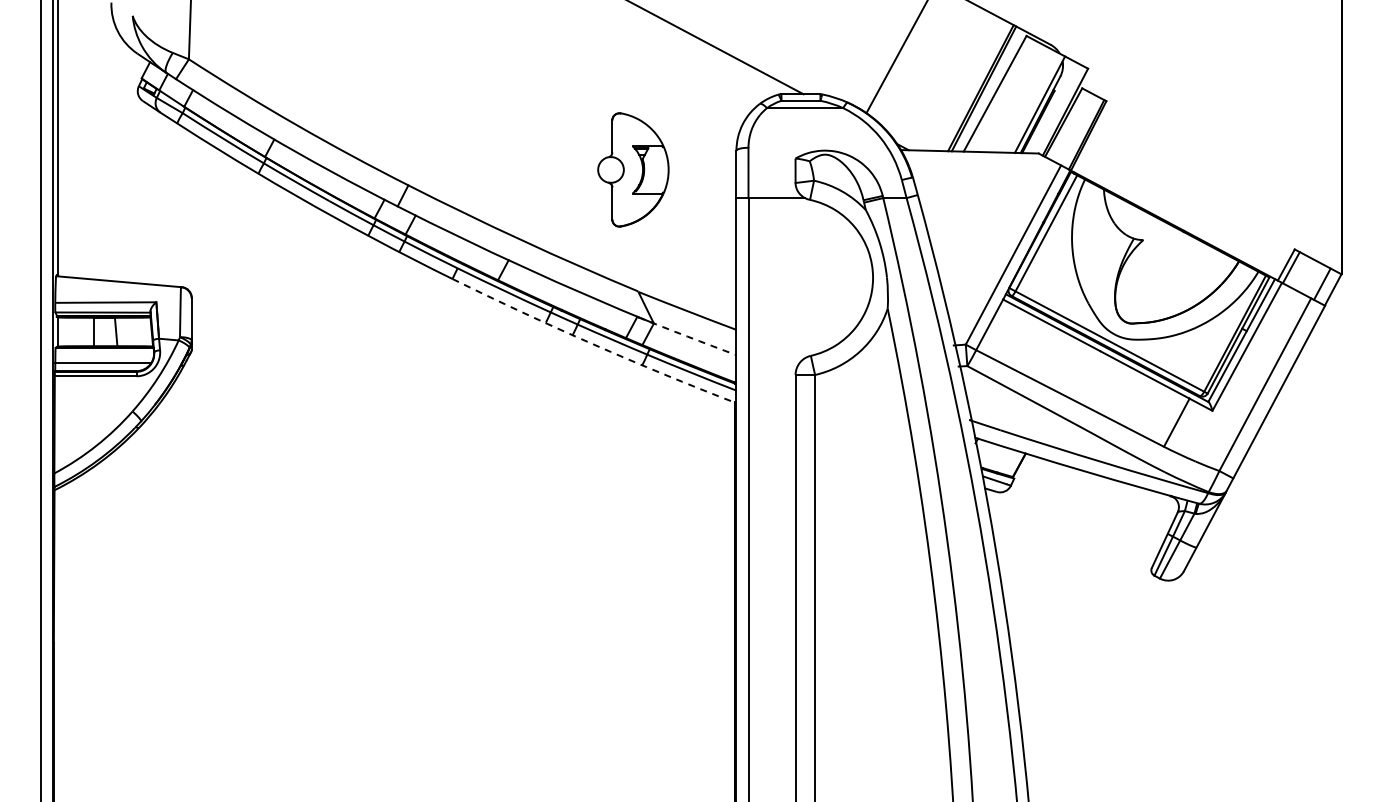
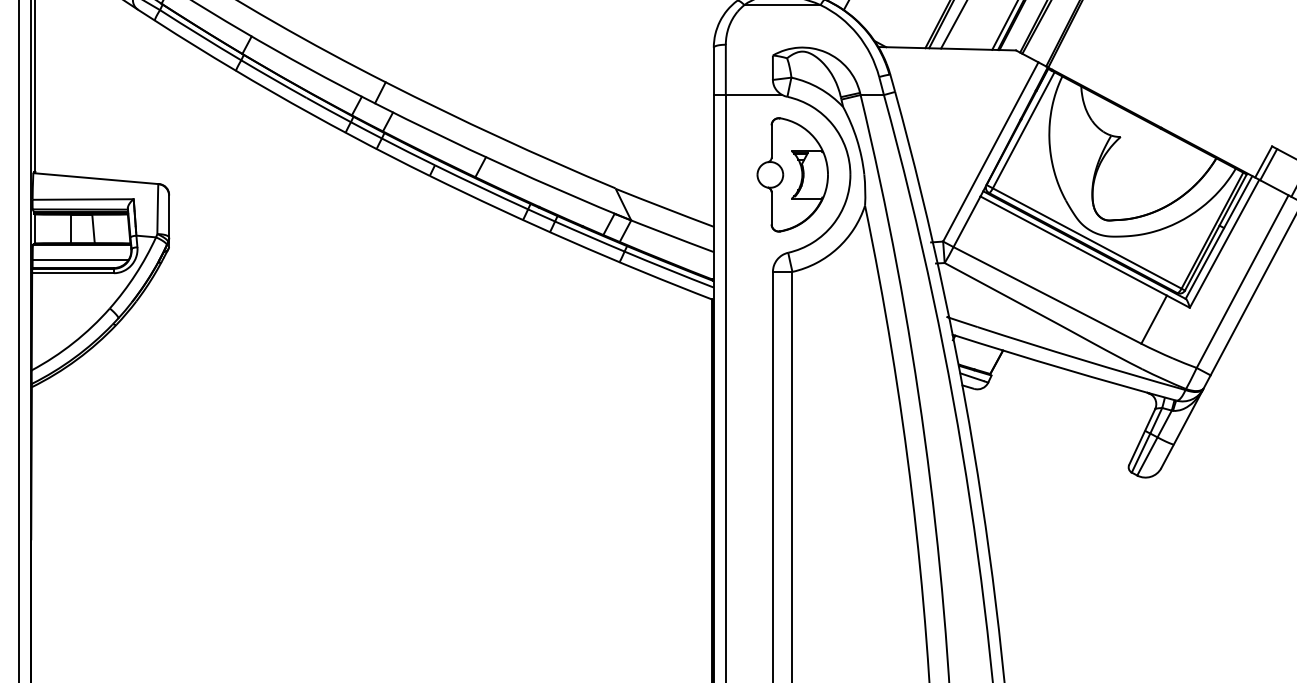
part: (633, 169) -> (792, 174), moved
arc: (687, 336) -> (664, 233), dashed -> solid
arc: (593, 344) -> (570, 241), dashed -> solid

